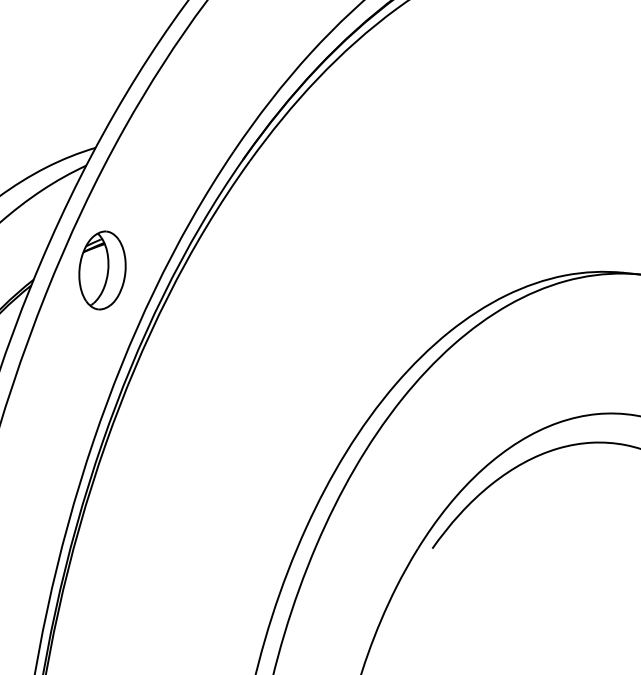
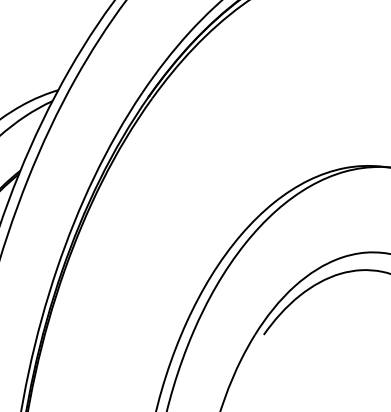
part: (102, 269) -> (62, 164), removed

